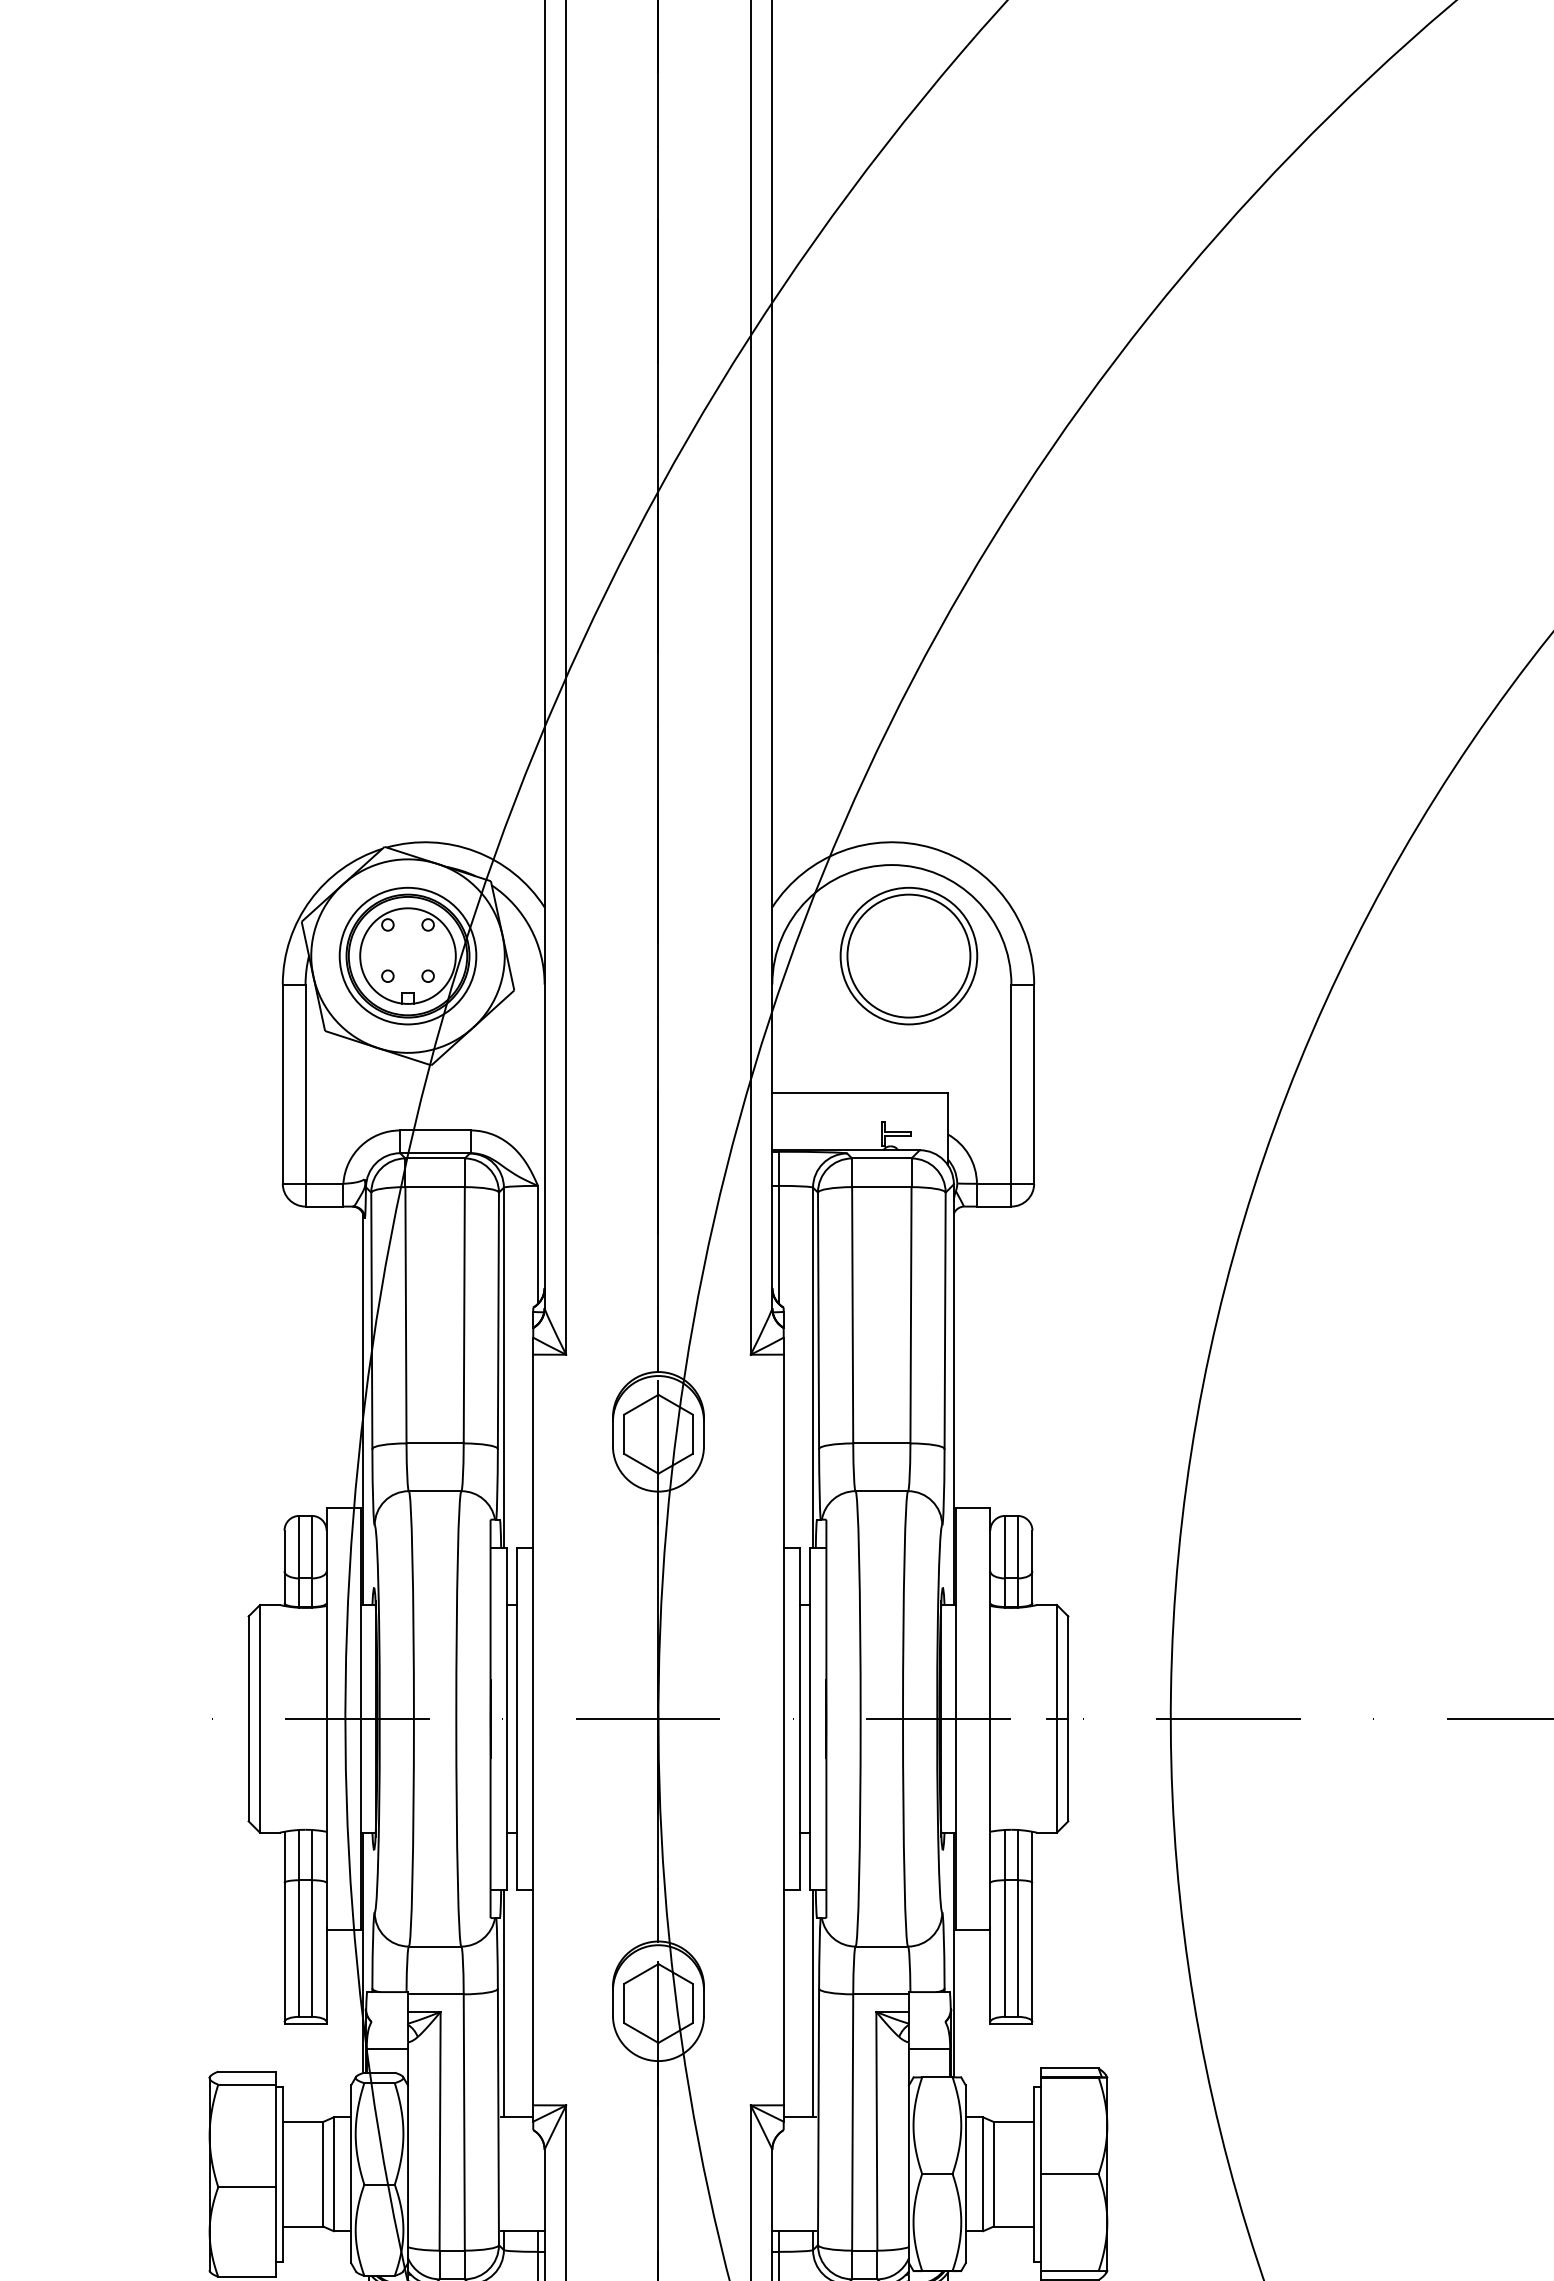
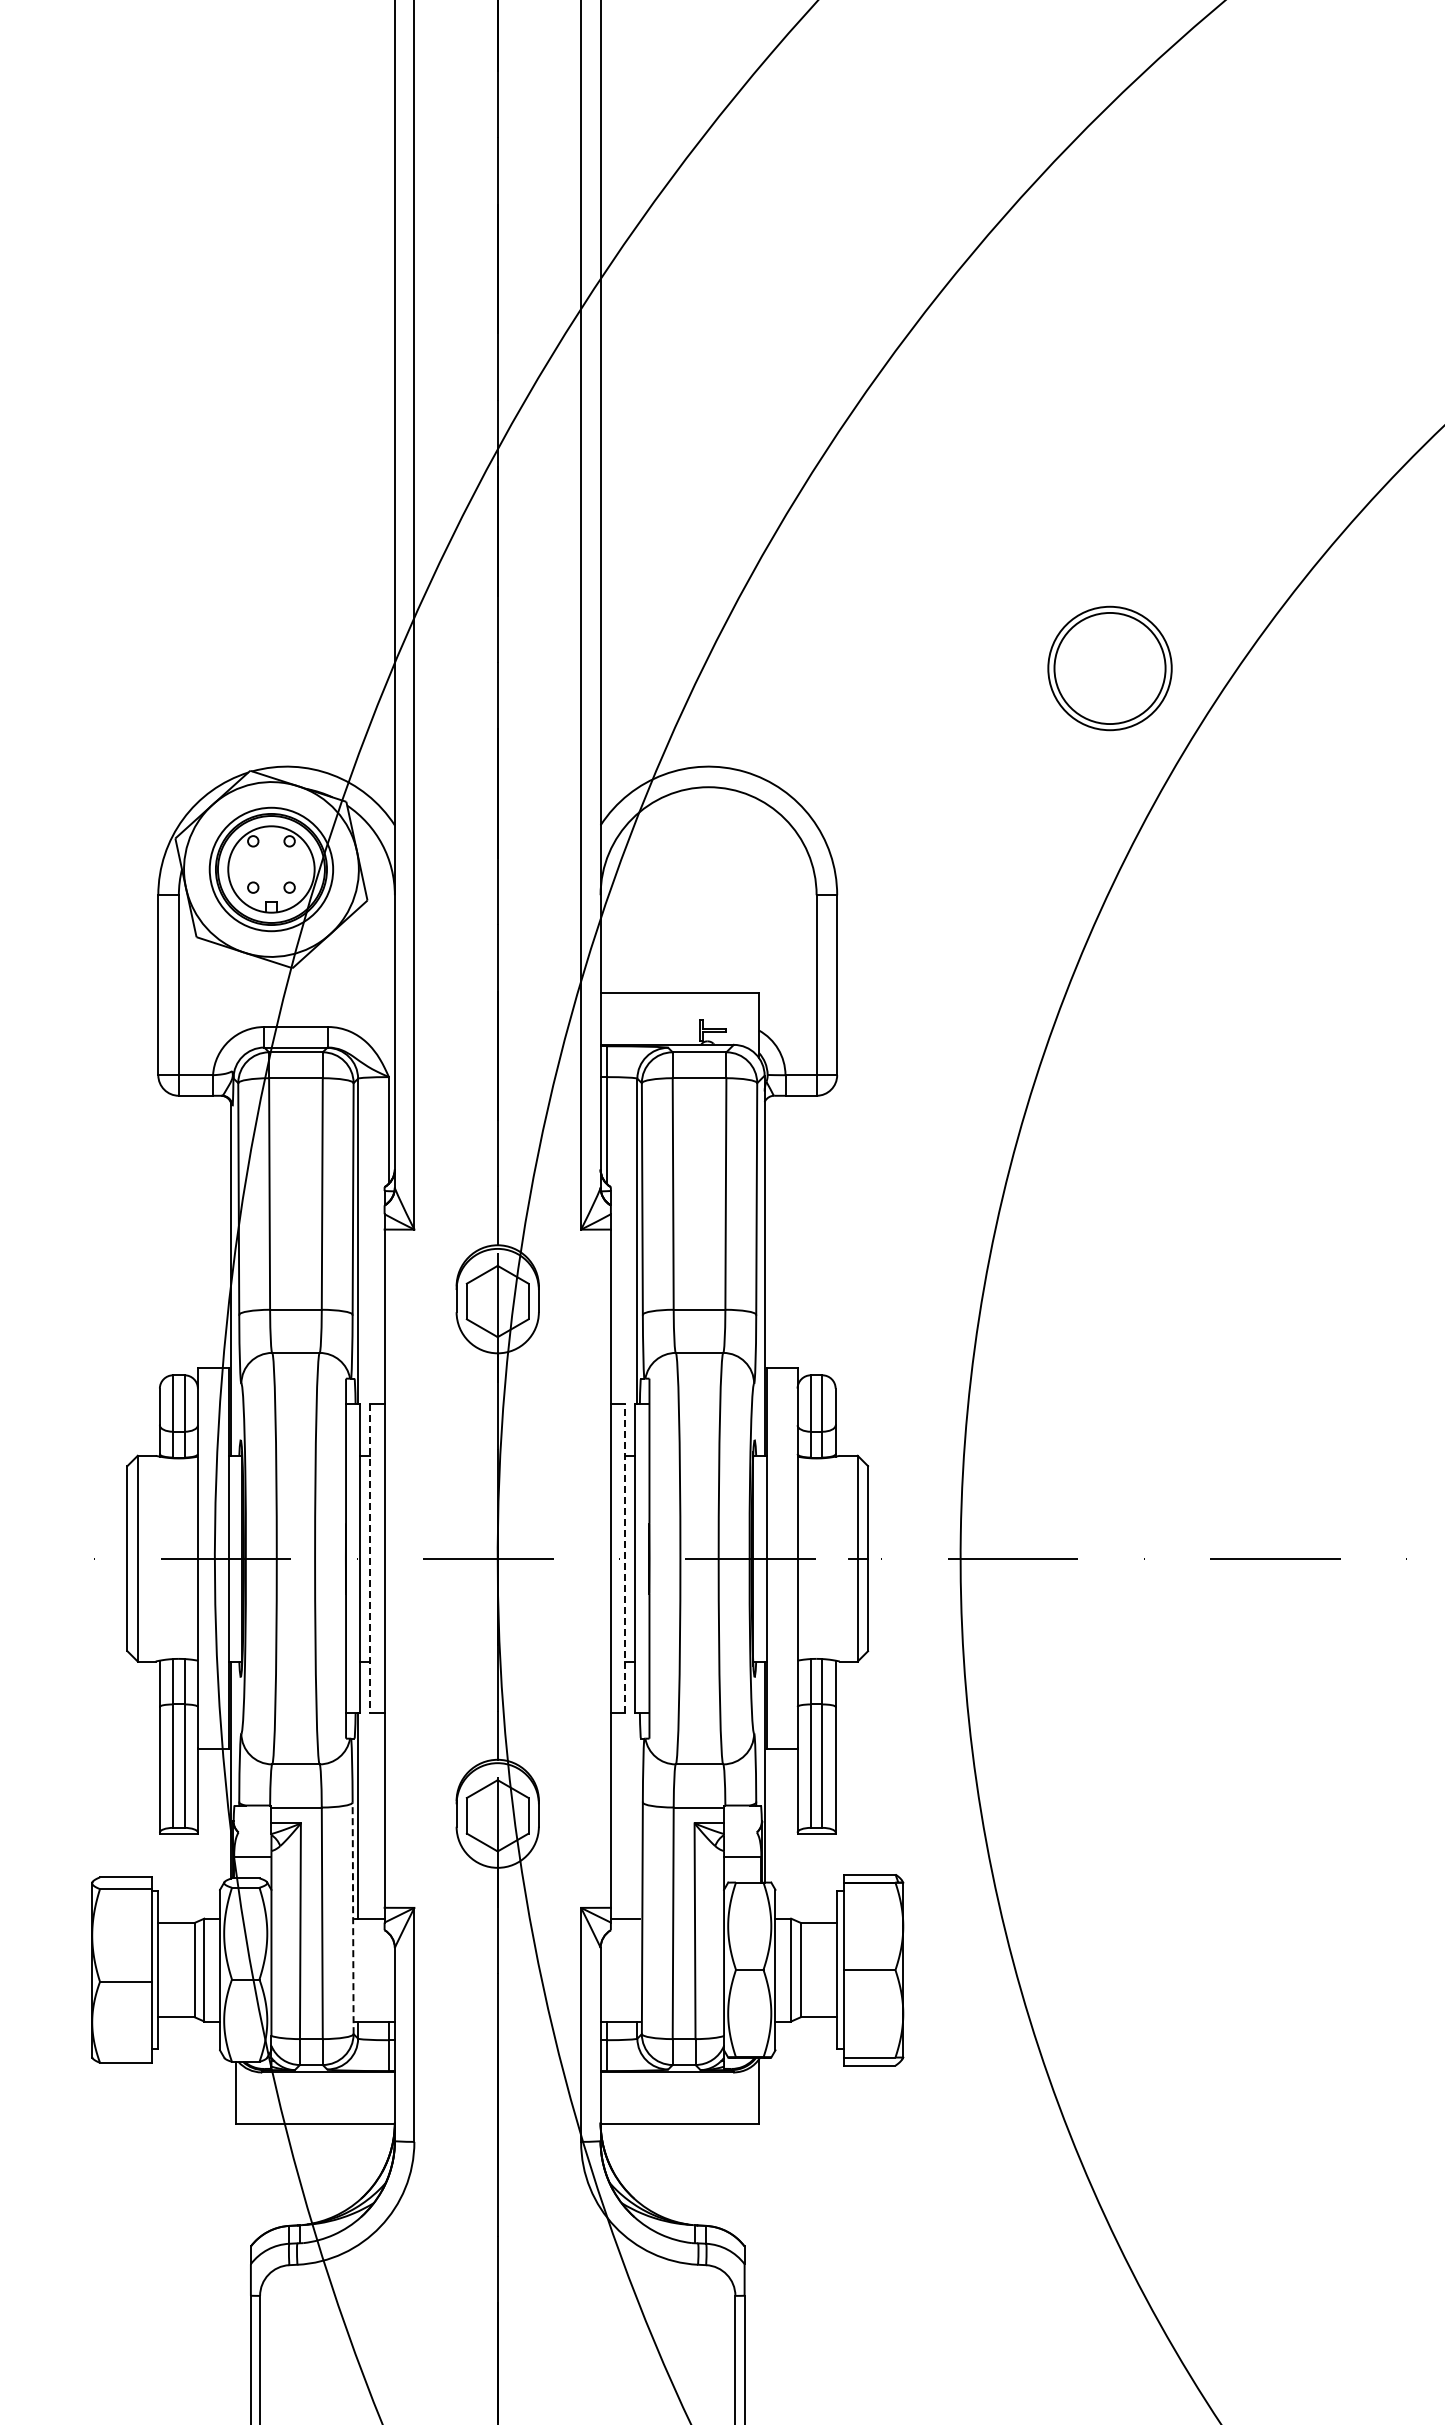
part: (908, 956) -> (1109, 668), moved
line: (799, 1718) -> (625, 1558), solid -> dashed
line: (517, 1719) -> (370, 1559), solid -> dashed
line: (813, 2003) -> (637, 1815), removed
line: (498, 2117) -> (353, 1918), solid -> dashed

